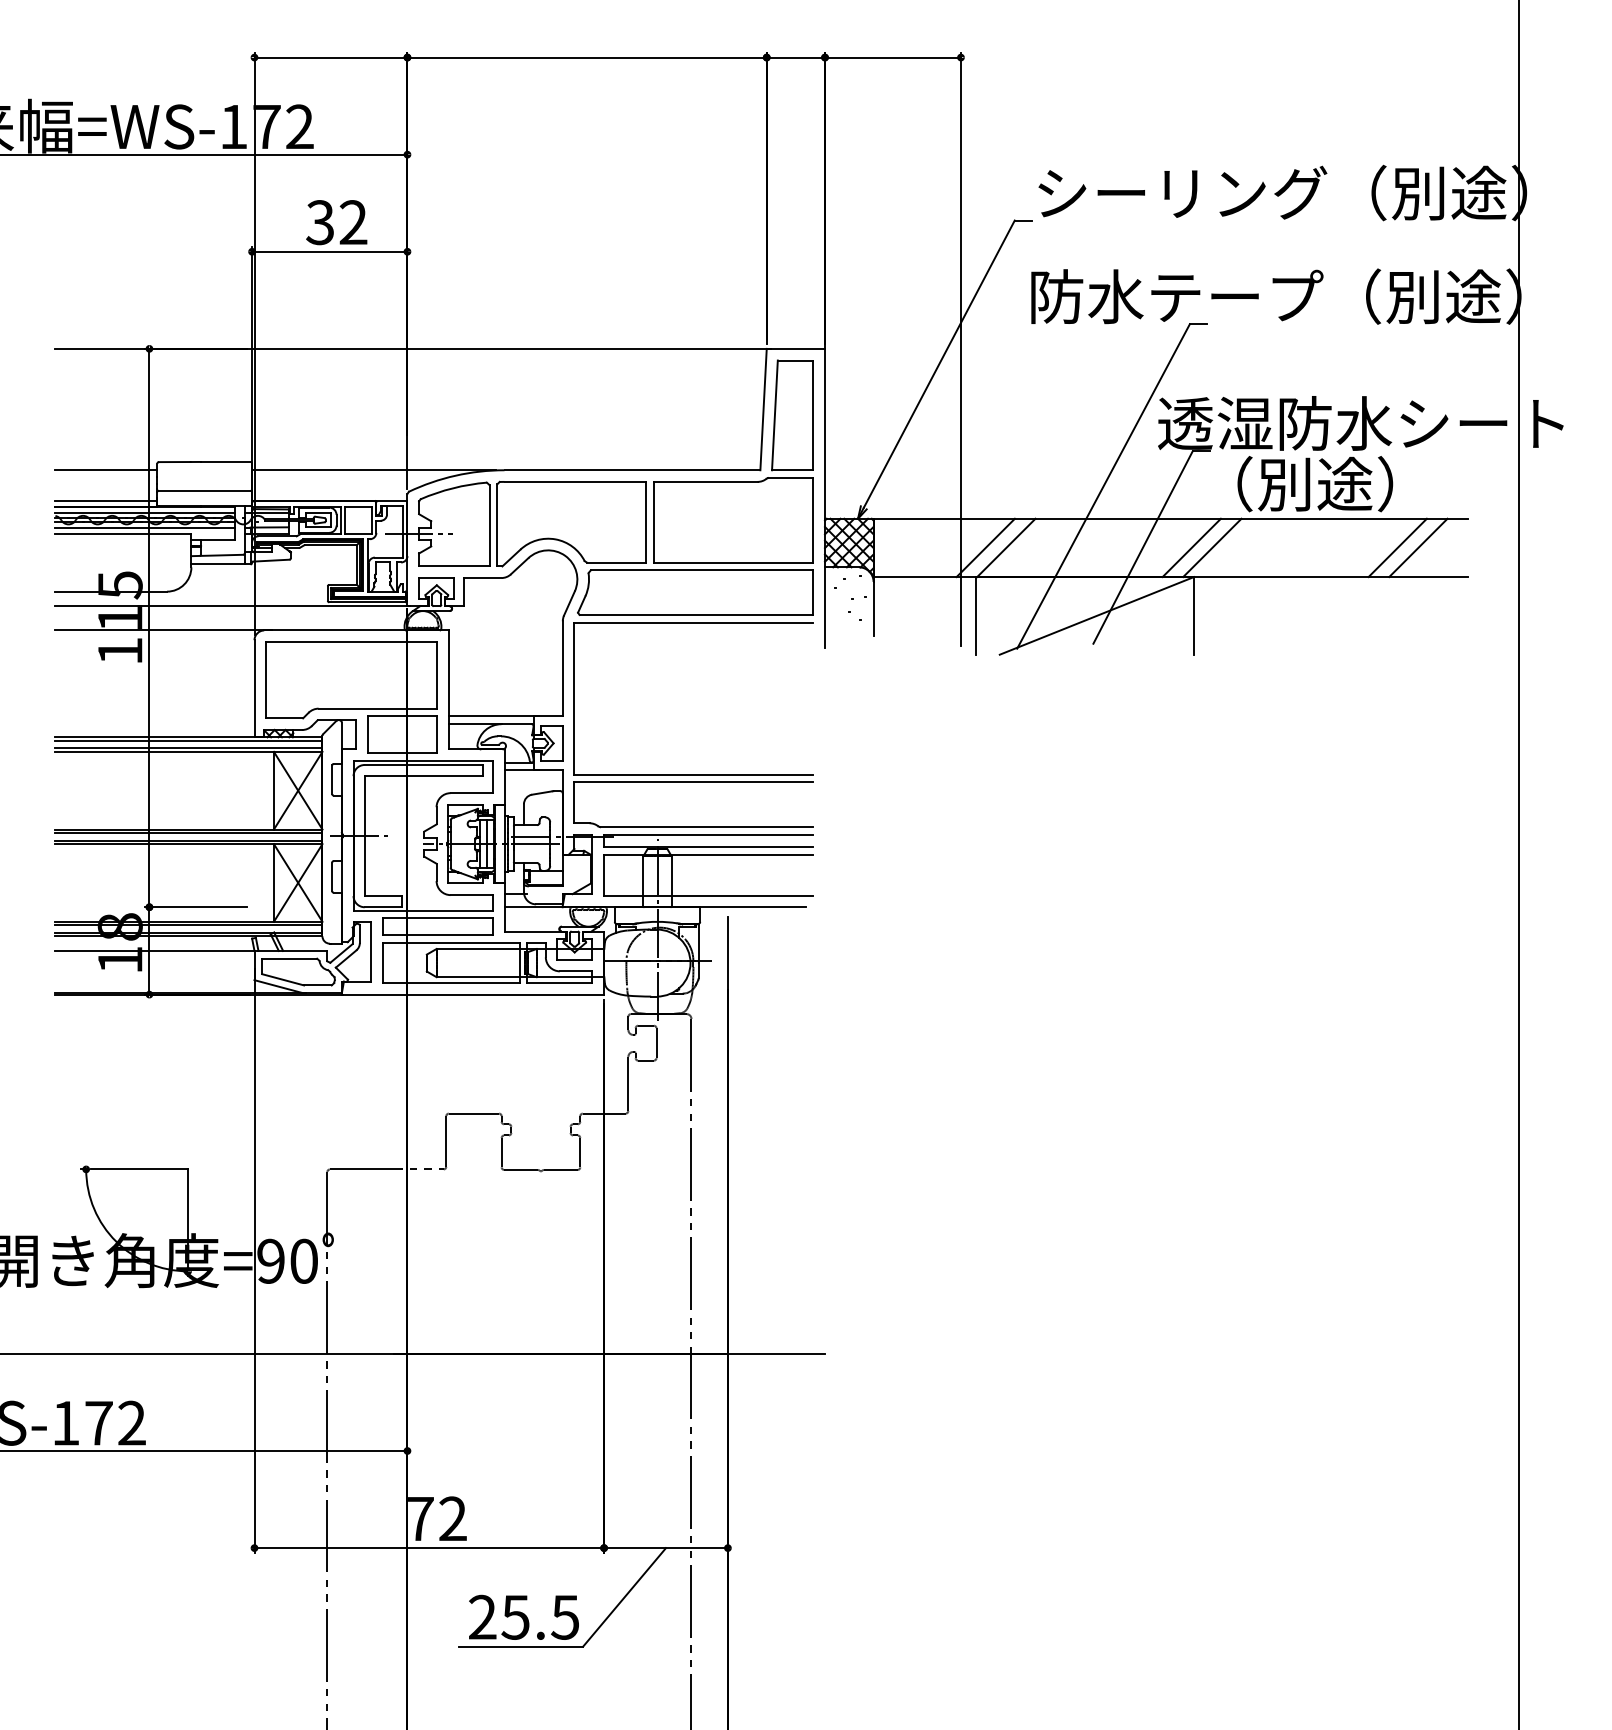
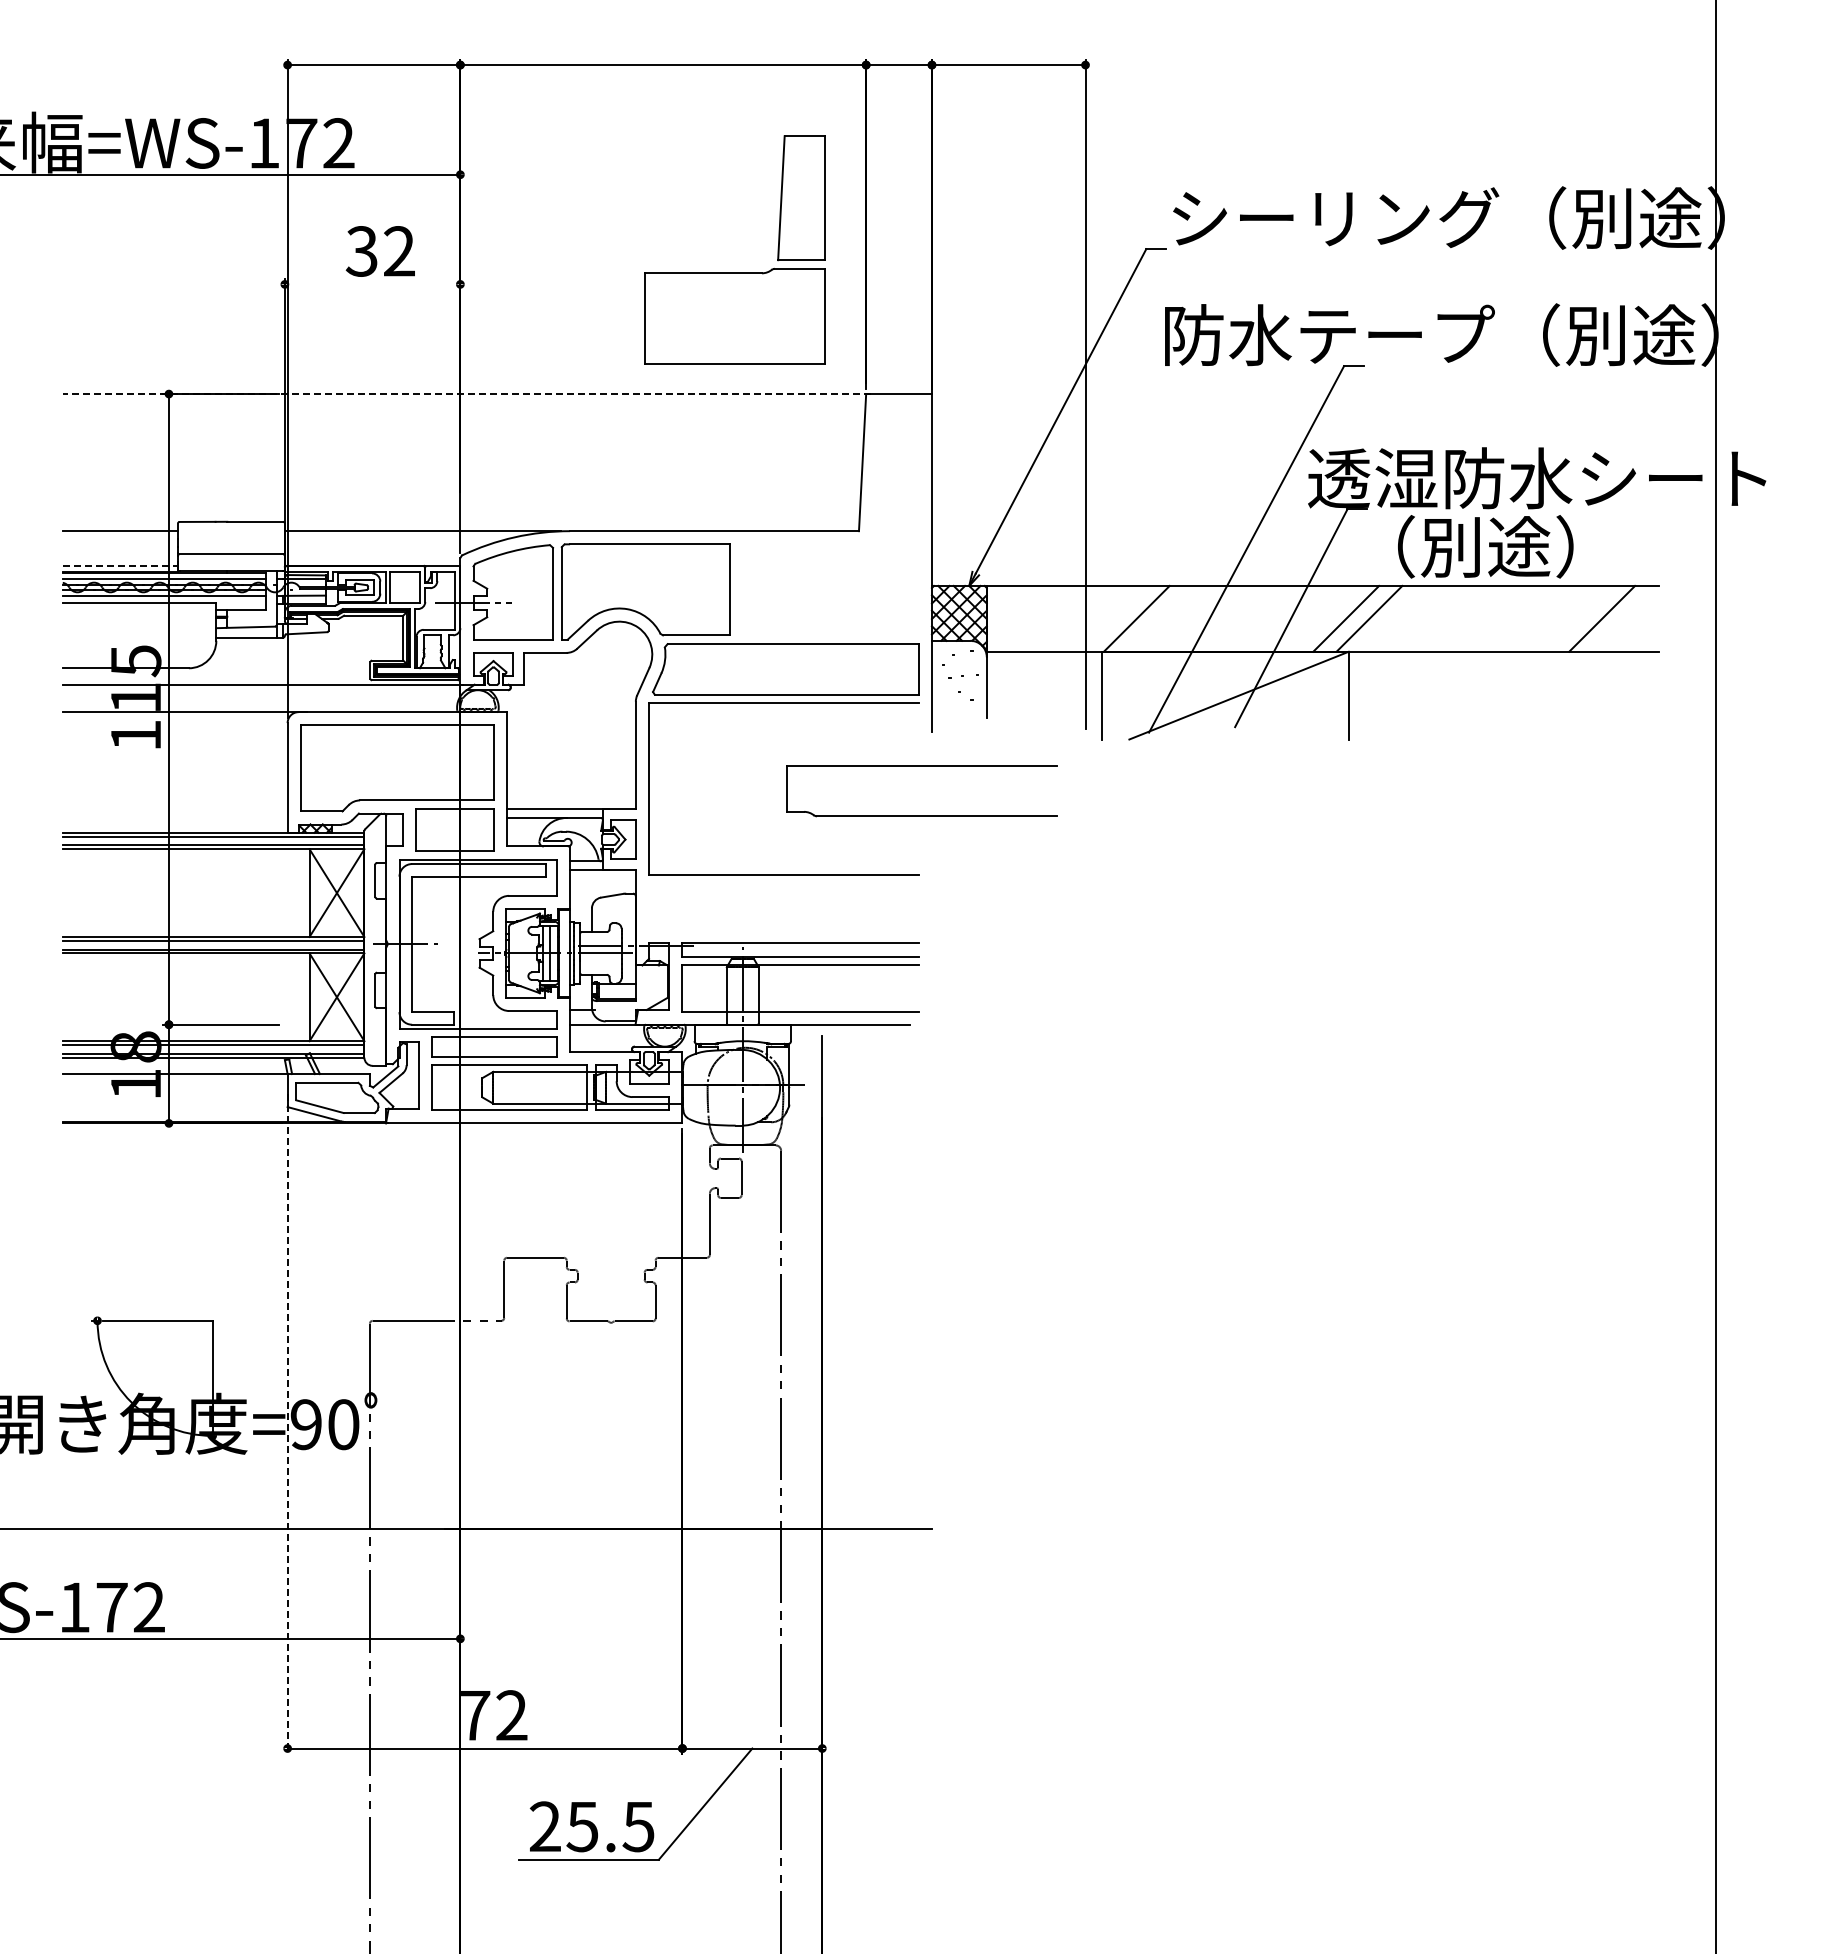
line: (329, 251) -> (372, 284), removed
line: (412, 349) -> (466, 394), solid -> dashed
part: (733, 481) -> (734, 272), moved
line: (106, 501) -> (120, 566), solid -> dashed
line: (985, 547) -> (1113, 618), removed
line: (1397, 547) -> (1578, 618), removed
part: (693, 826) -> (921, 815), moved
line: (254, 1261) -> (287, 1424), solid -> dashed

